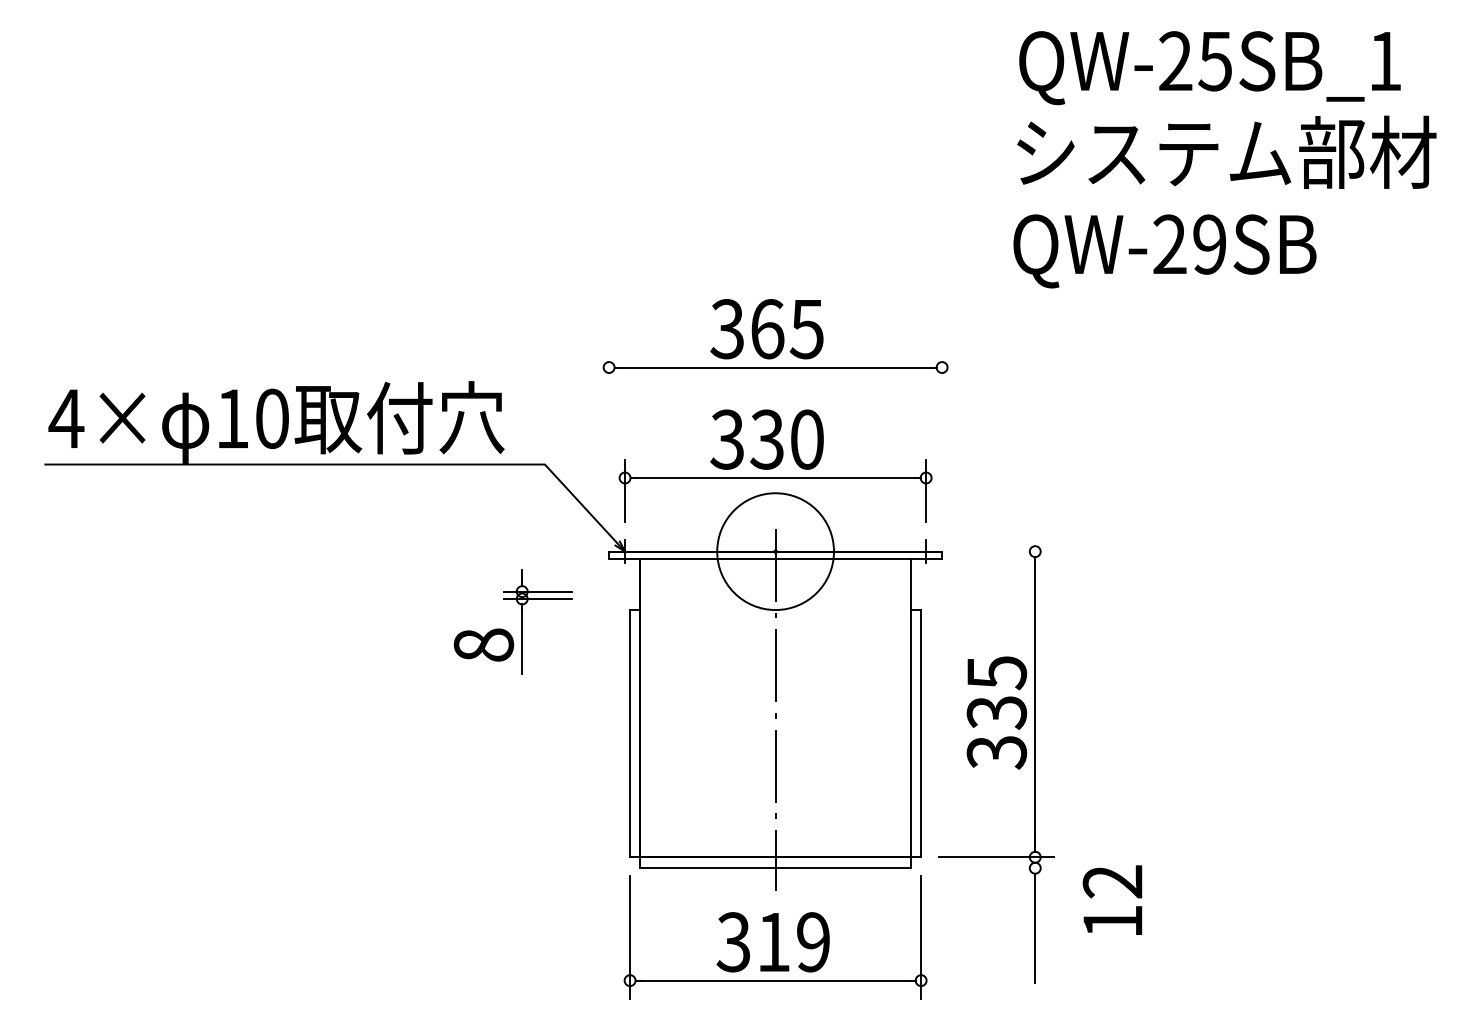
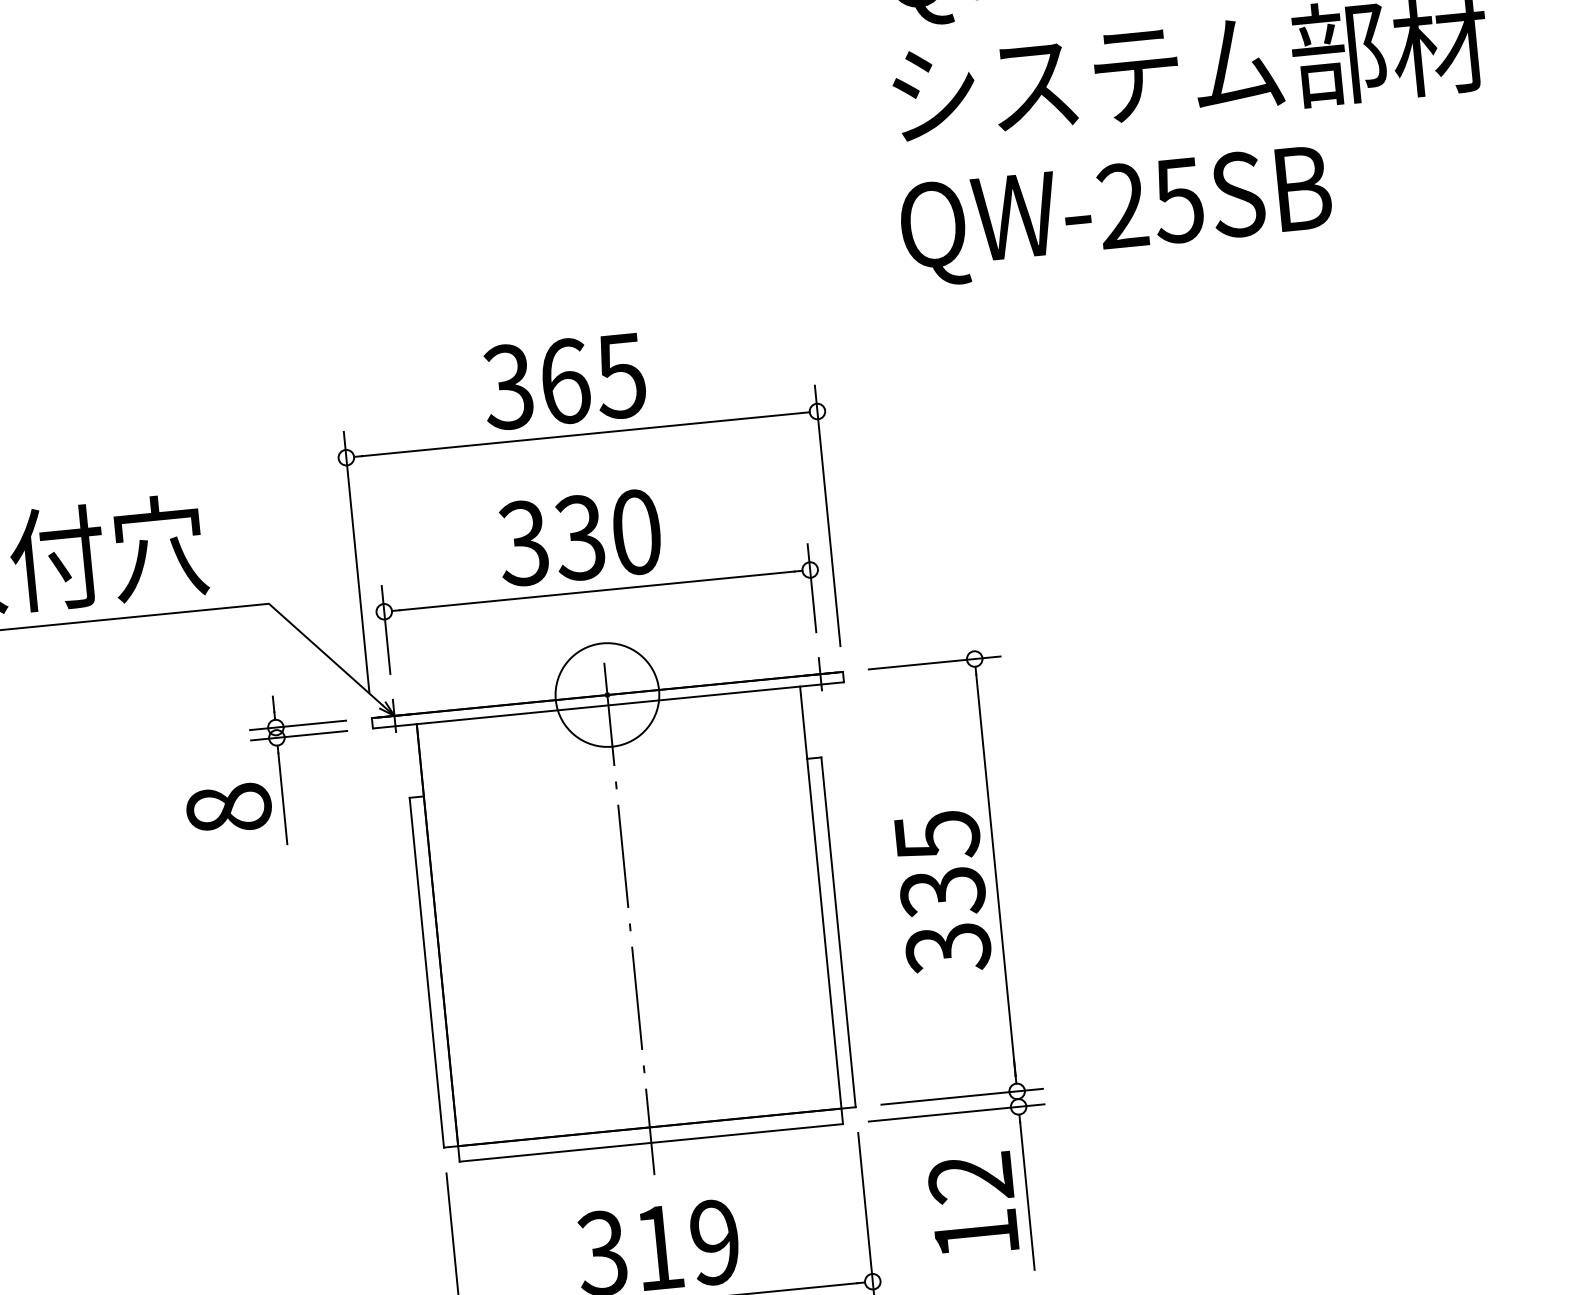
text: (1209, 244) -> (1178, 200), QW-29SB -> QW-25SB
line: (609, 441) -> (357, 562), added
line: (942, 441) -> (828, 516), added
circle: (775, 551) -> (607, 694), size x0.62
line: (1006, 551) -> (934, 662), added
part: (521, 621) -> (278, 769), moved
line: (991, 868) -> (956, 1113), added
text: (1112, 899) -> (972, 1203), moved

